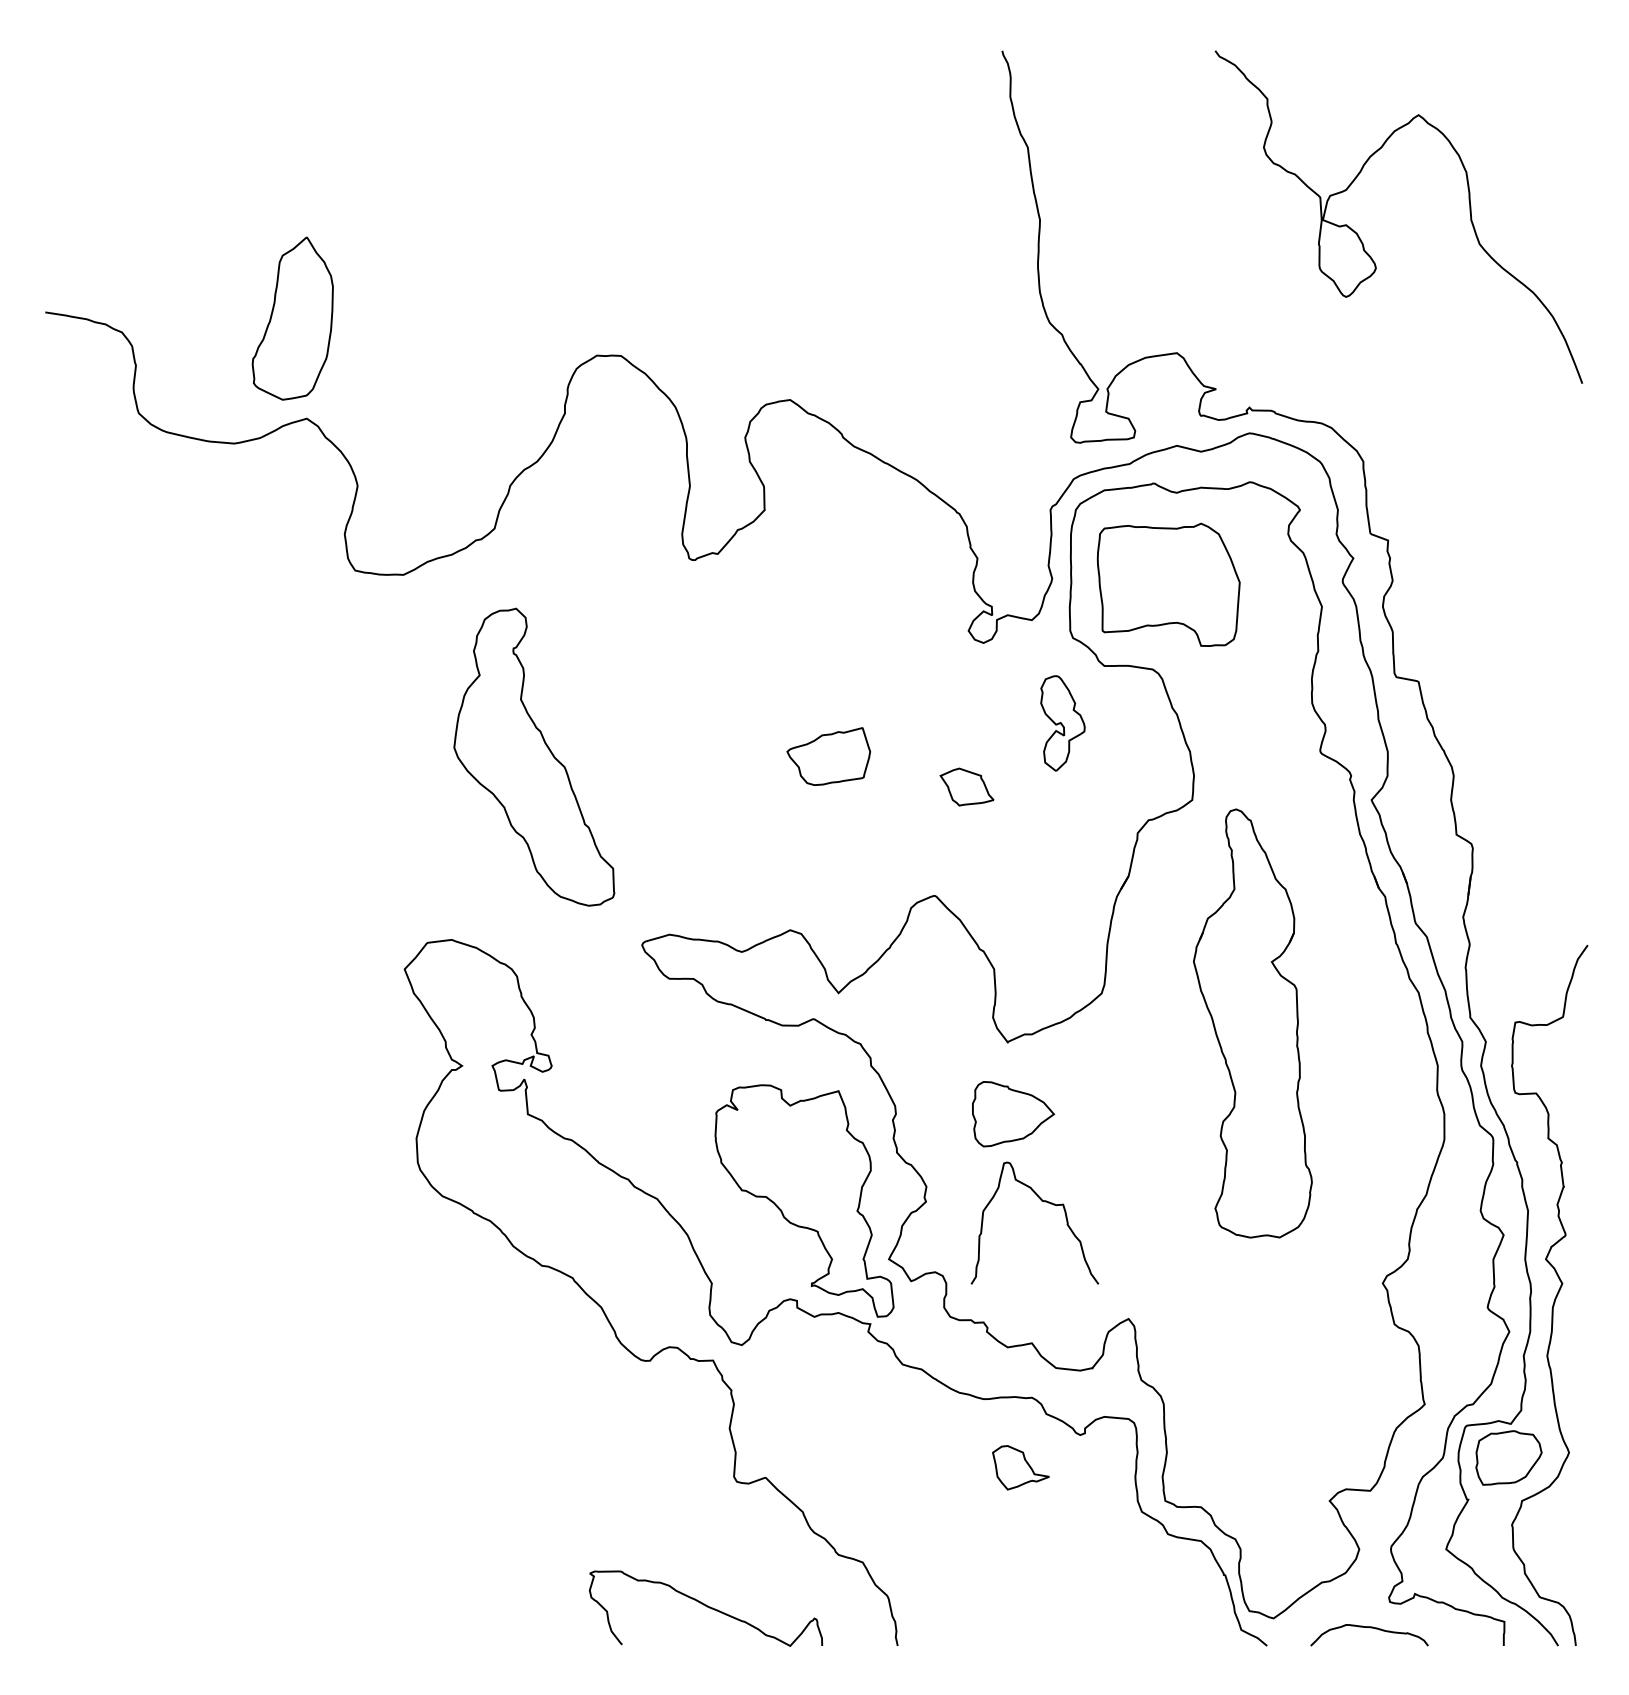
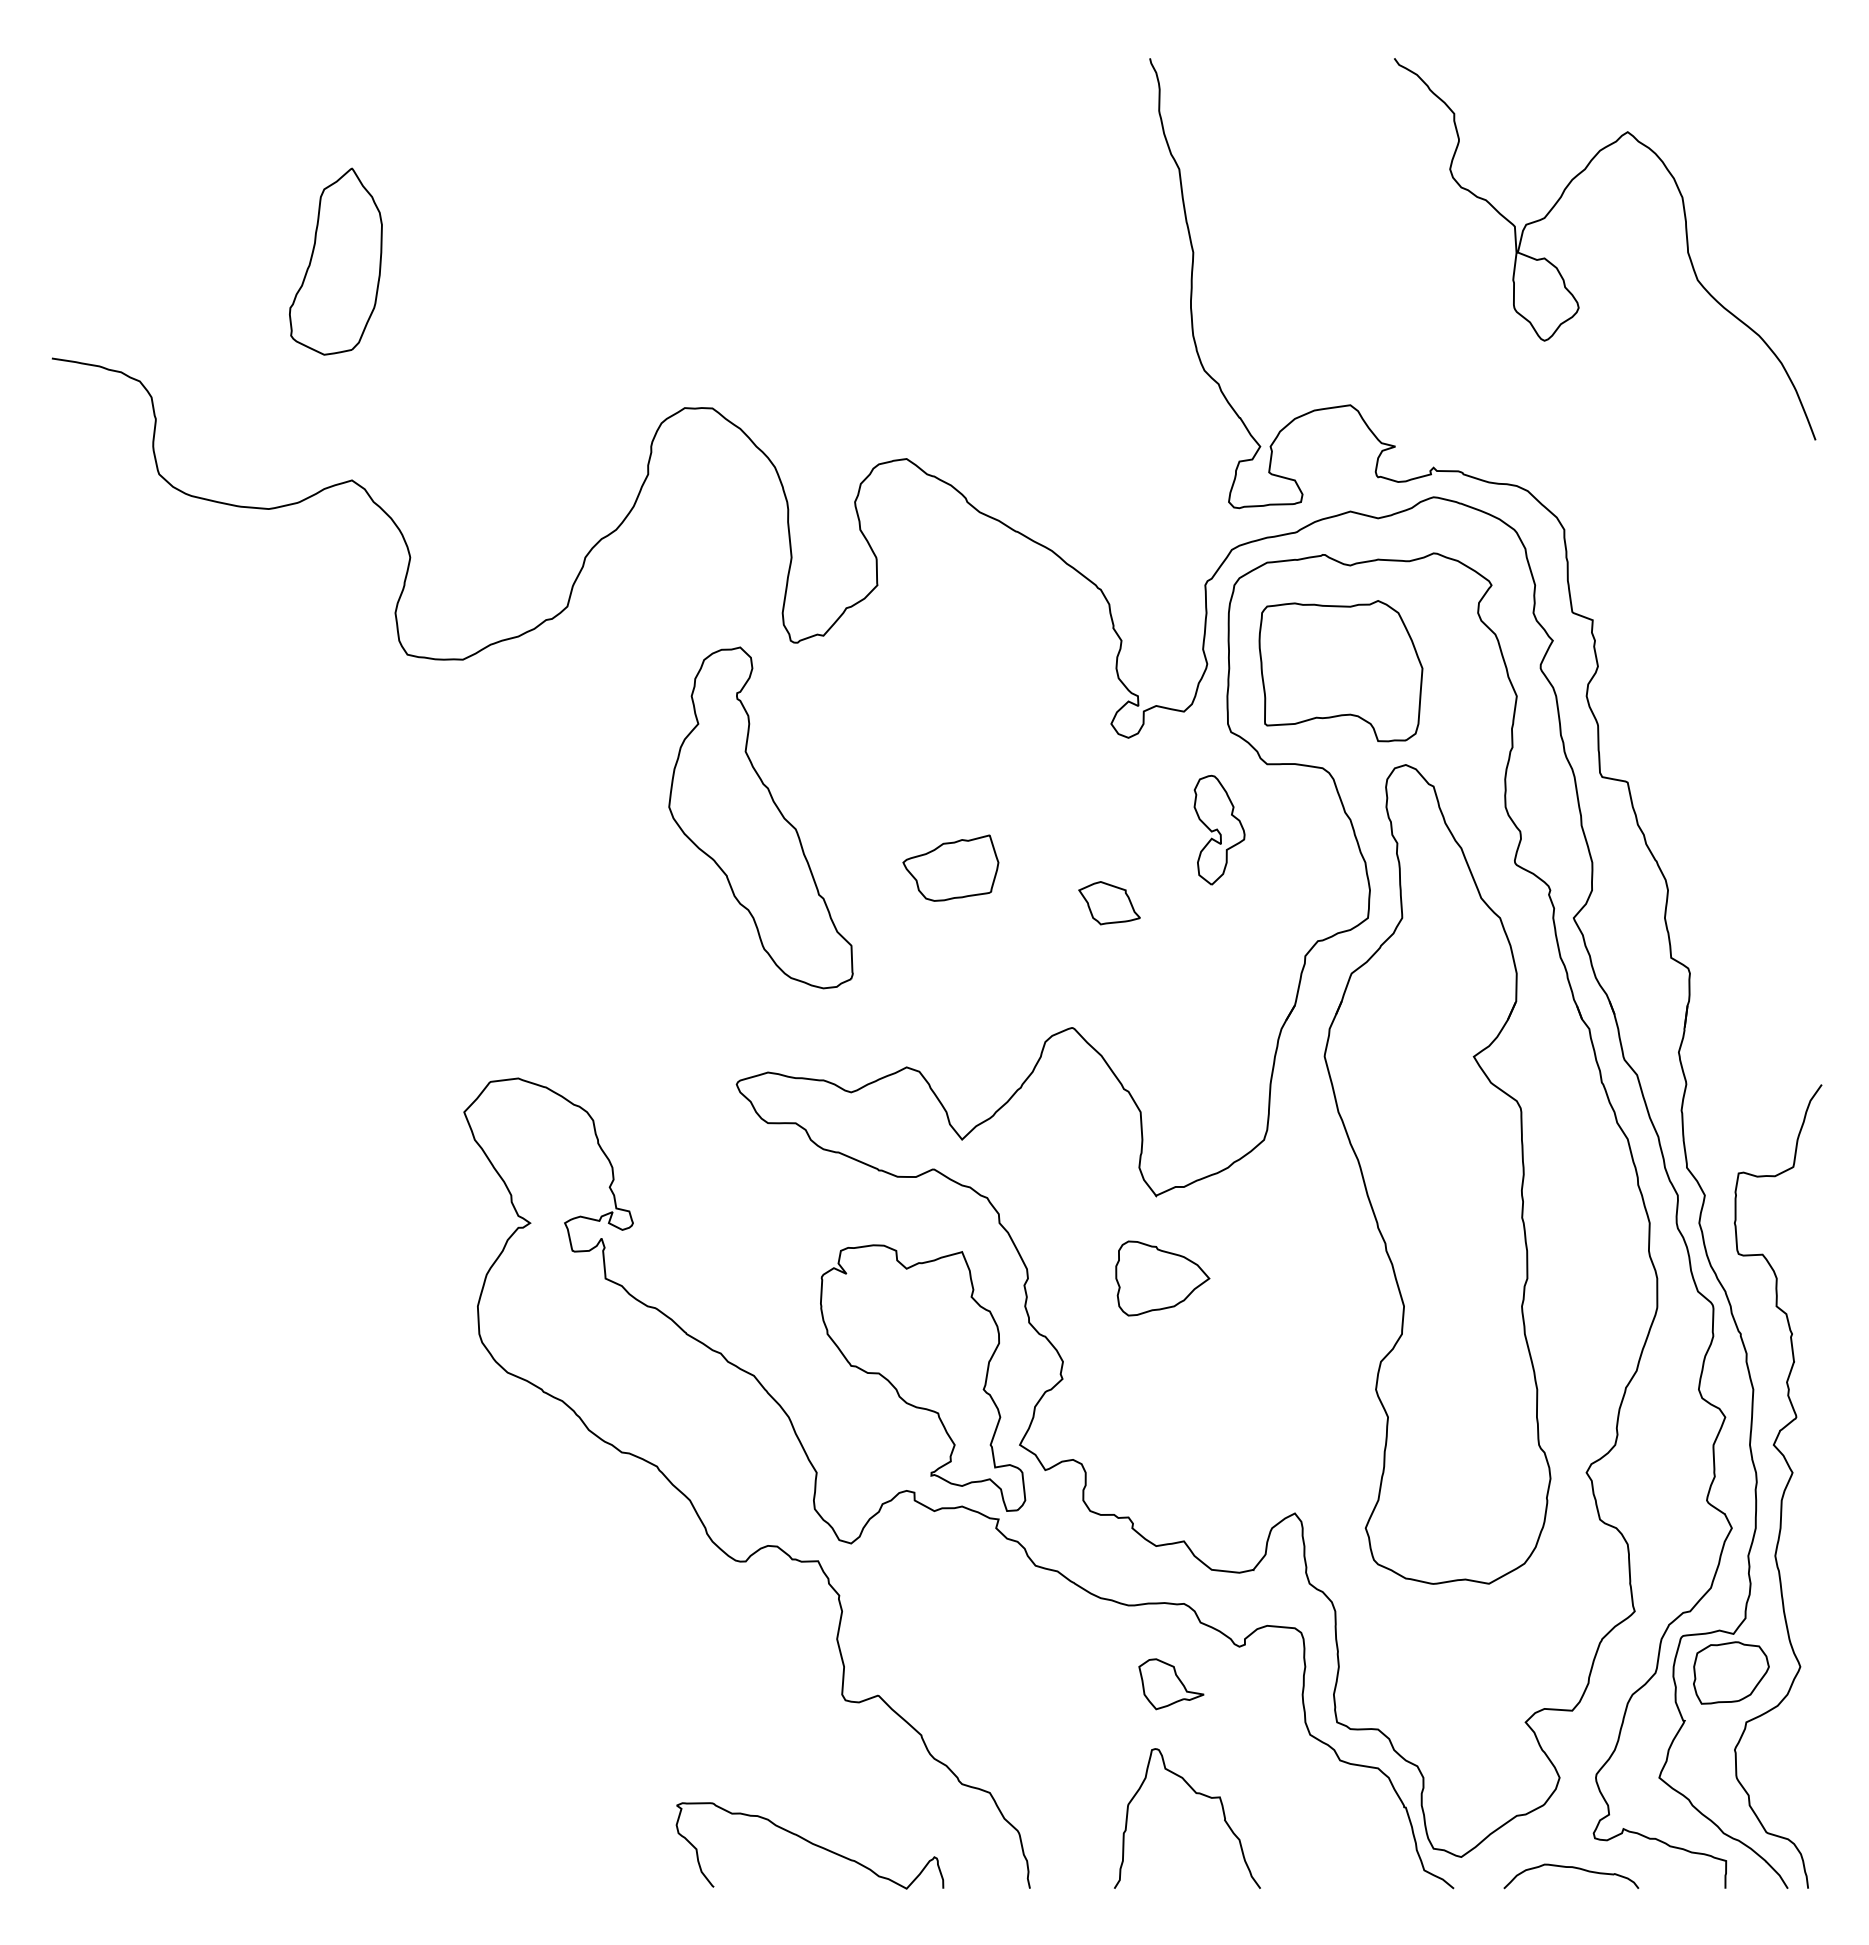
part: (292, 318) -> (335, 261), moved
part: (533, 756) -> (760, 817), moved
part: (1252, 1023) -> (1437, 1174), size x1.67
curve: (1042, 1202) -> (1196, 1794), moved

